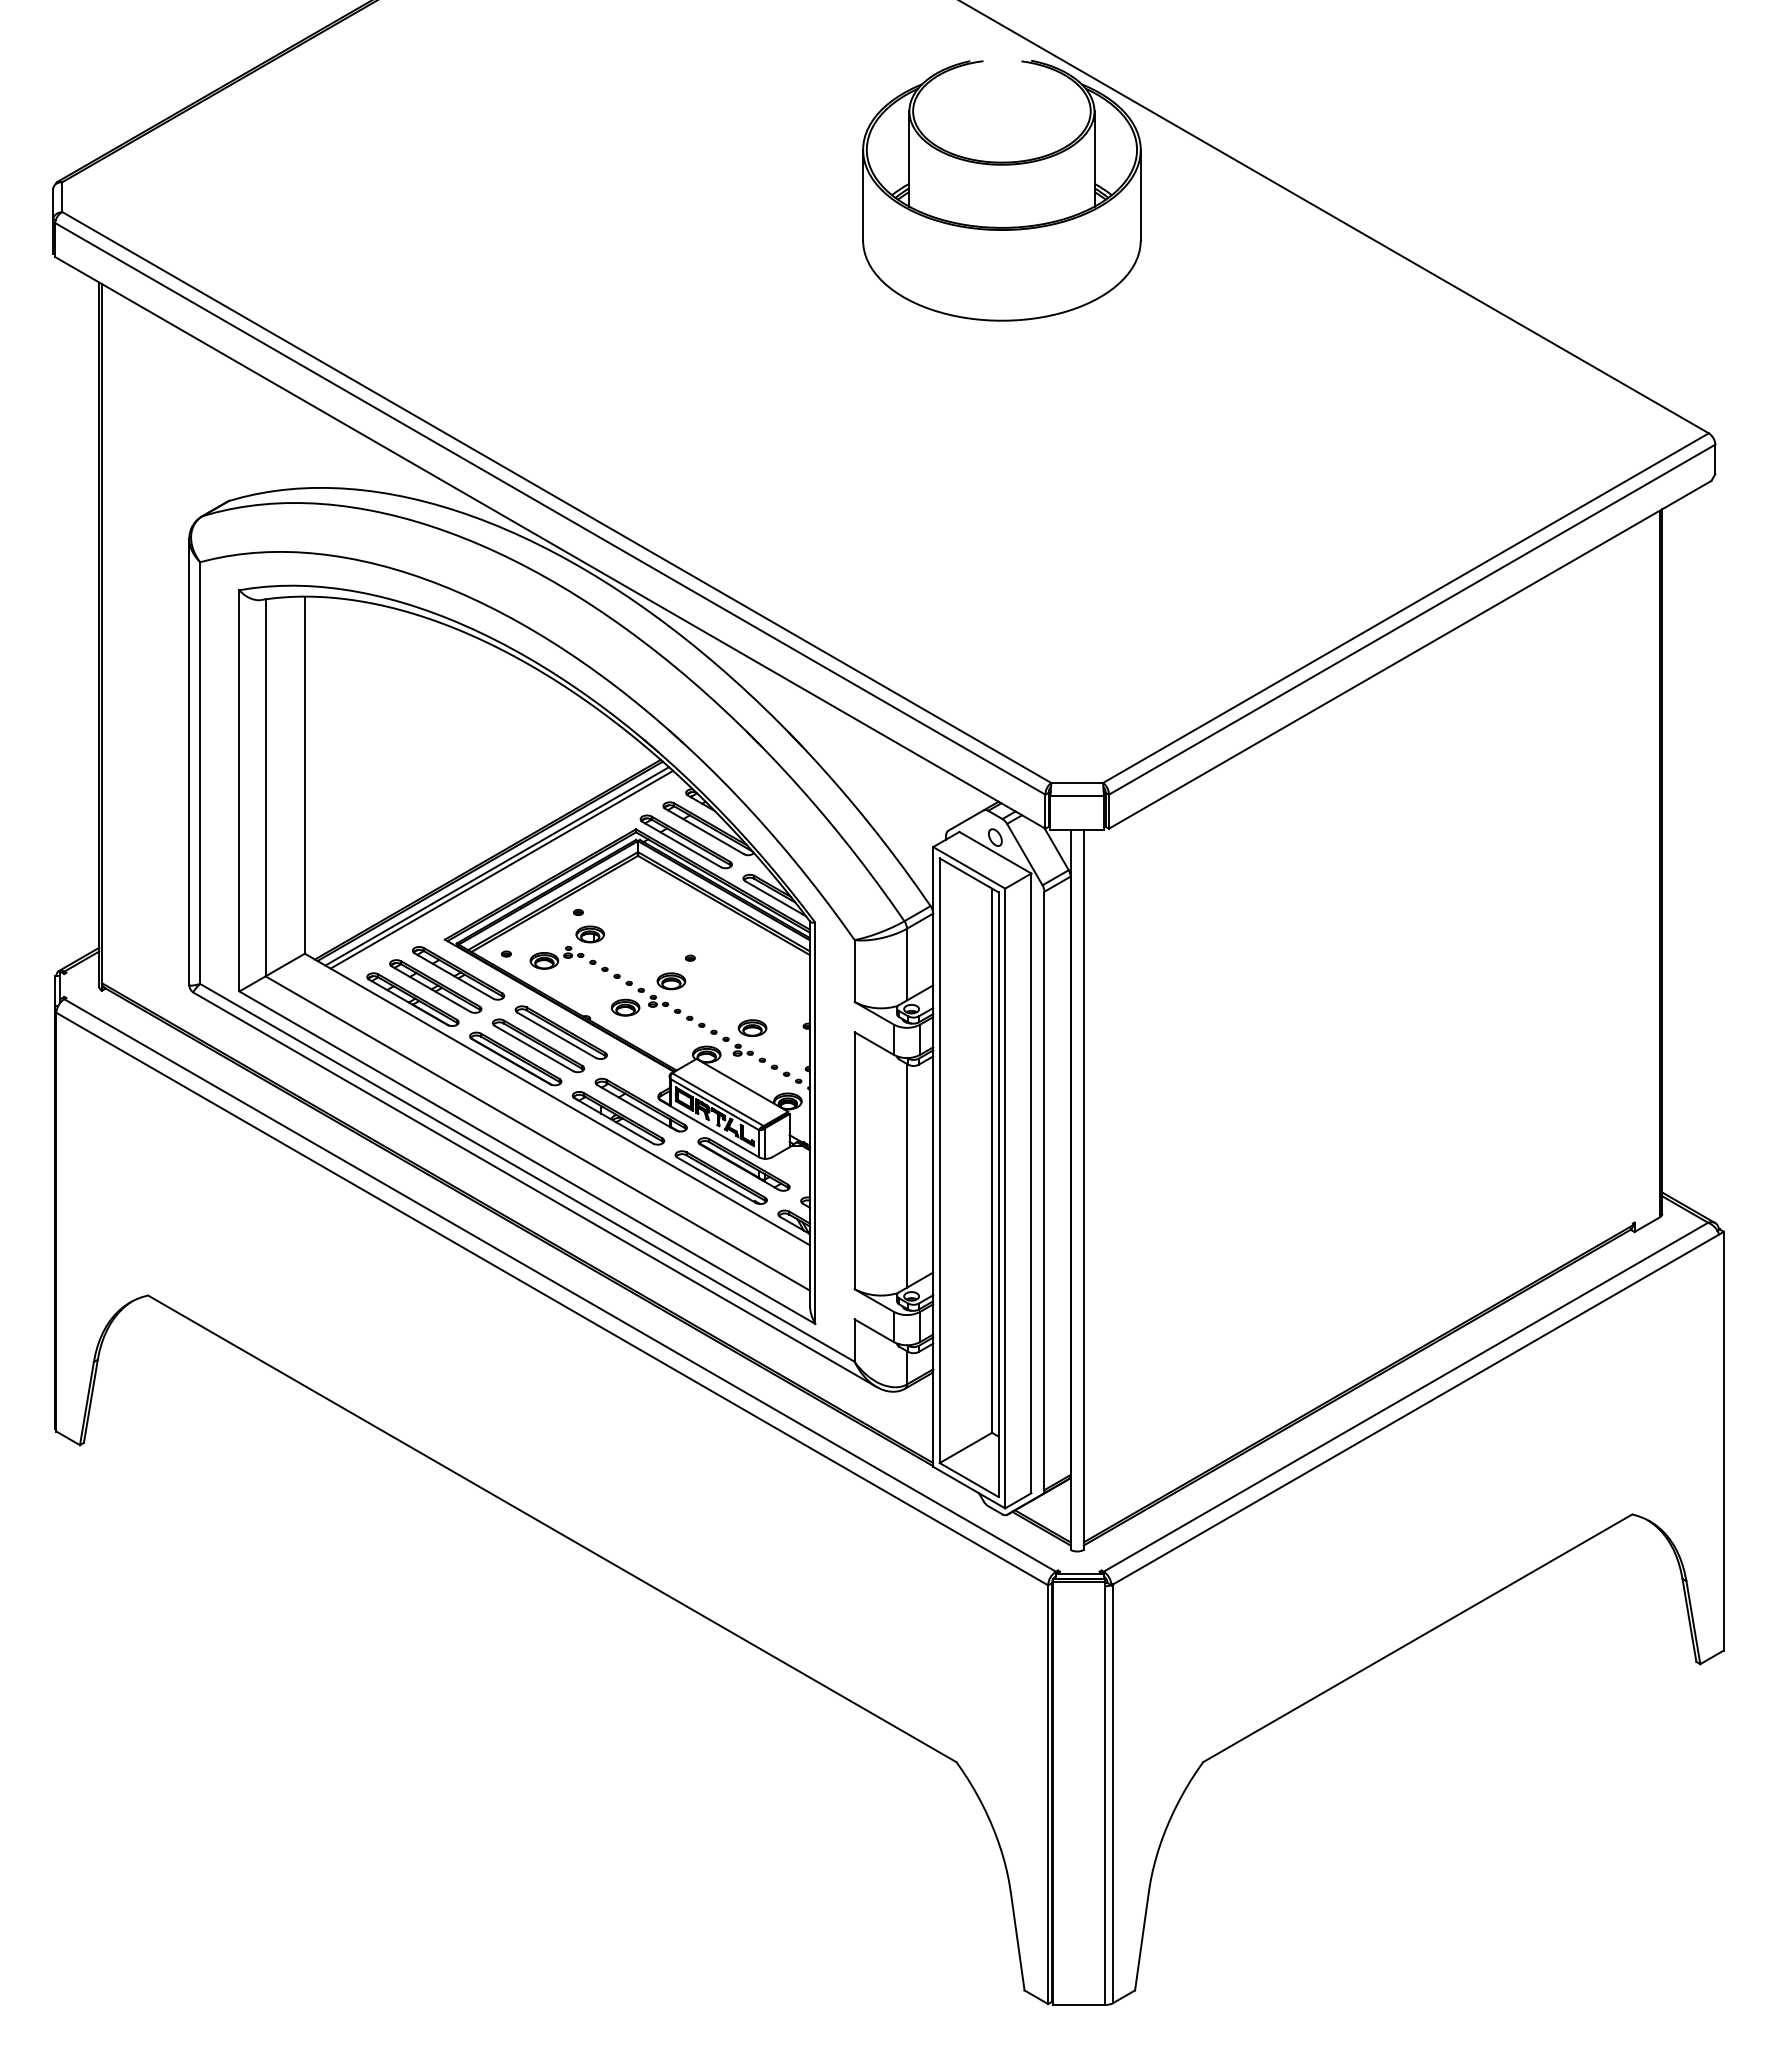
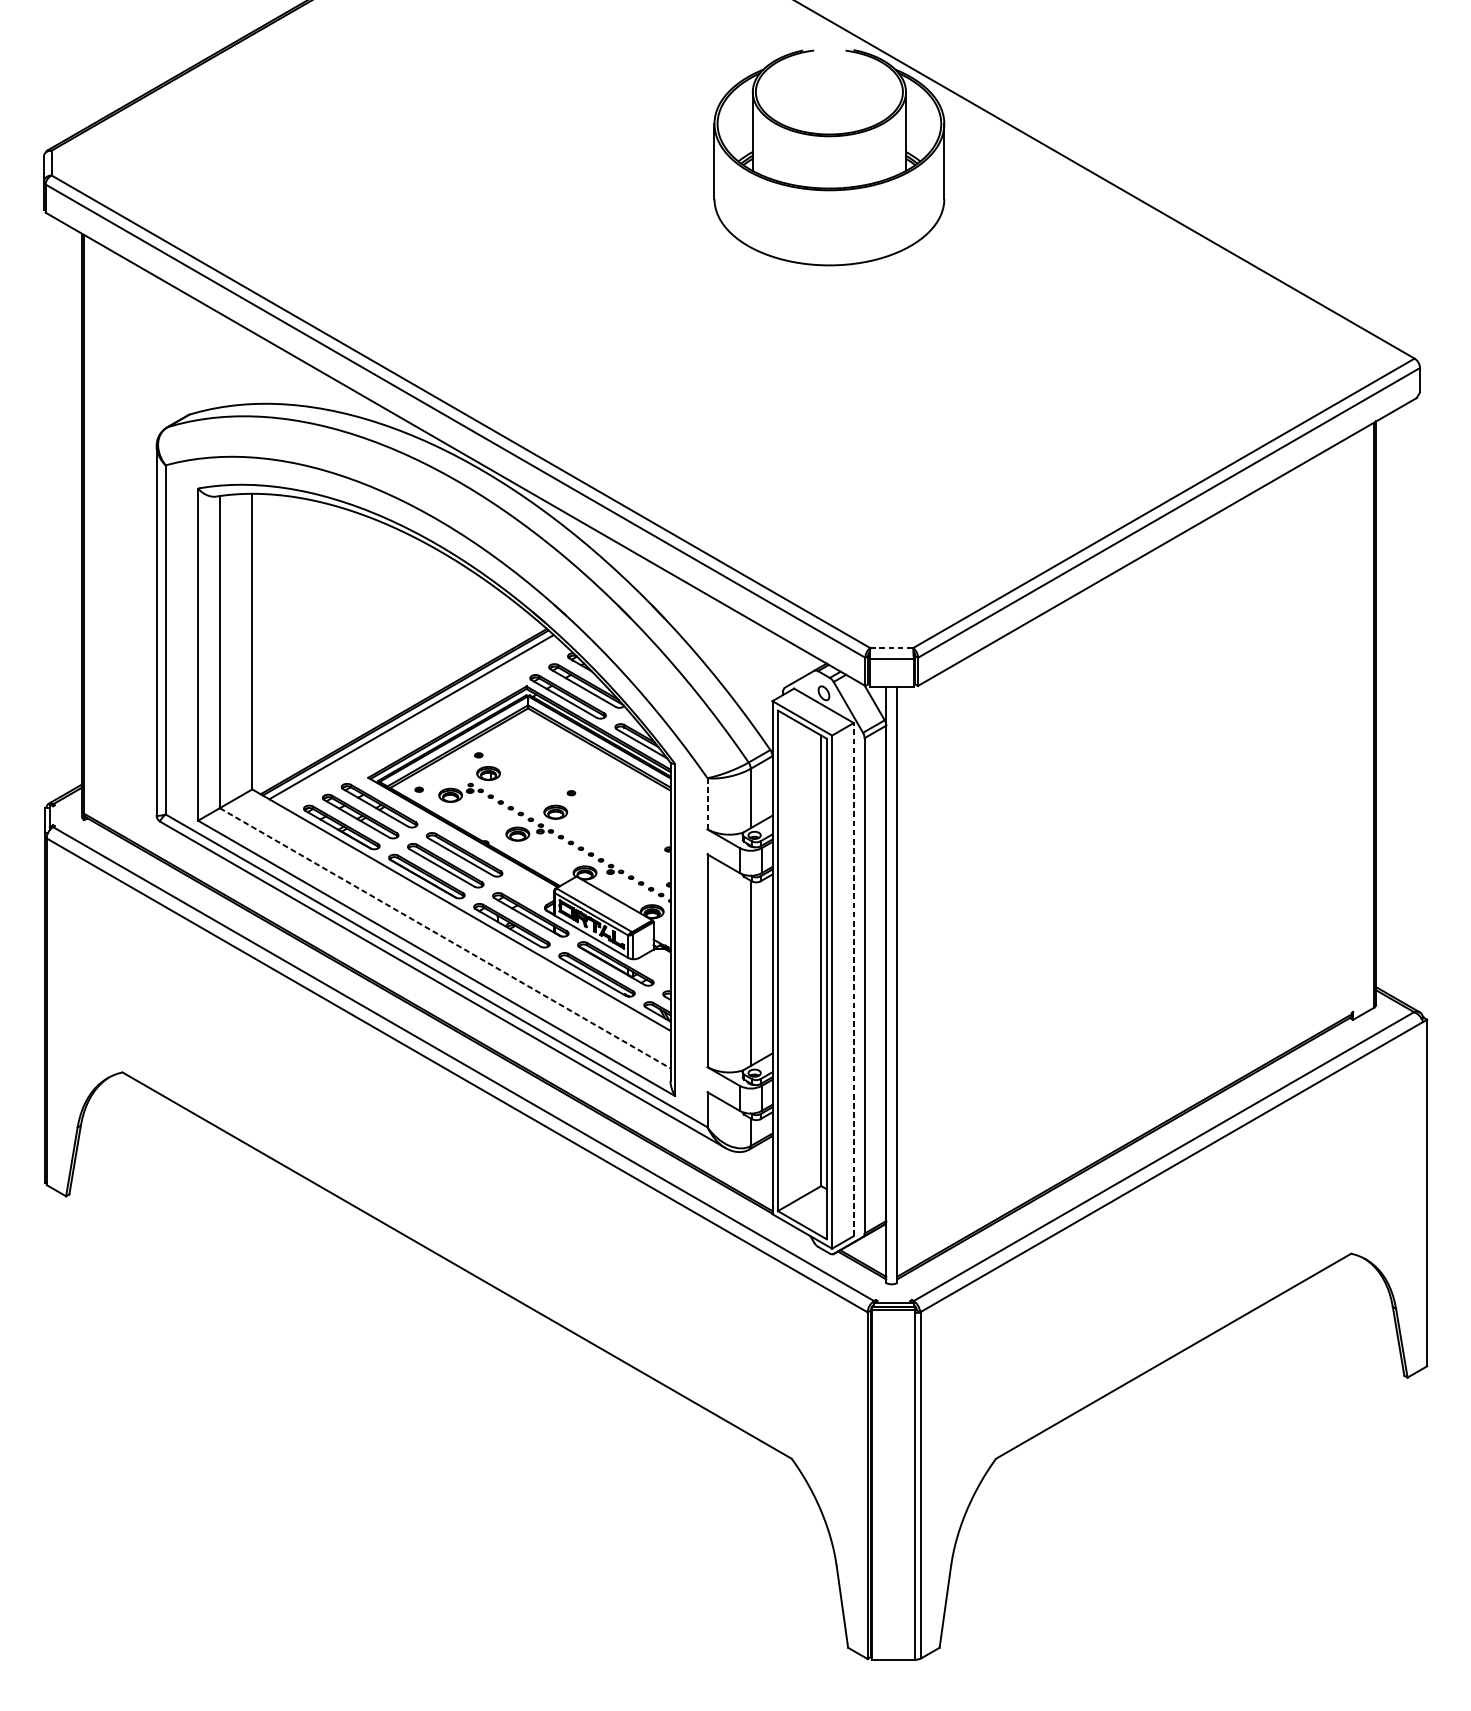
line: (1077, 783) -> (891, 648), solid -> dashed
line: (501, 869) -> (415, 719), removed
line: (854, 971) -> (707, 804), solid -> dashed
part: (752, 1027) -> (622, 850), removed
line: (538, 1133) -> (445, 938), solid -> dashed
line: (1031, 1183) -> (853, 979), solid -> dashed

